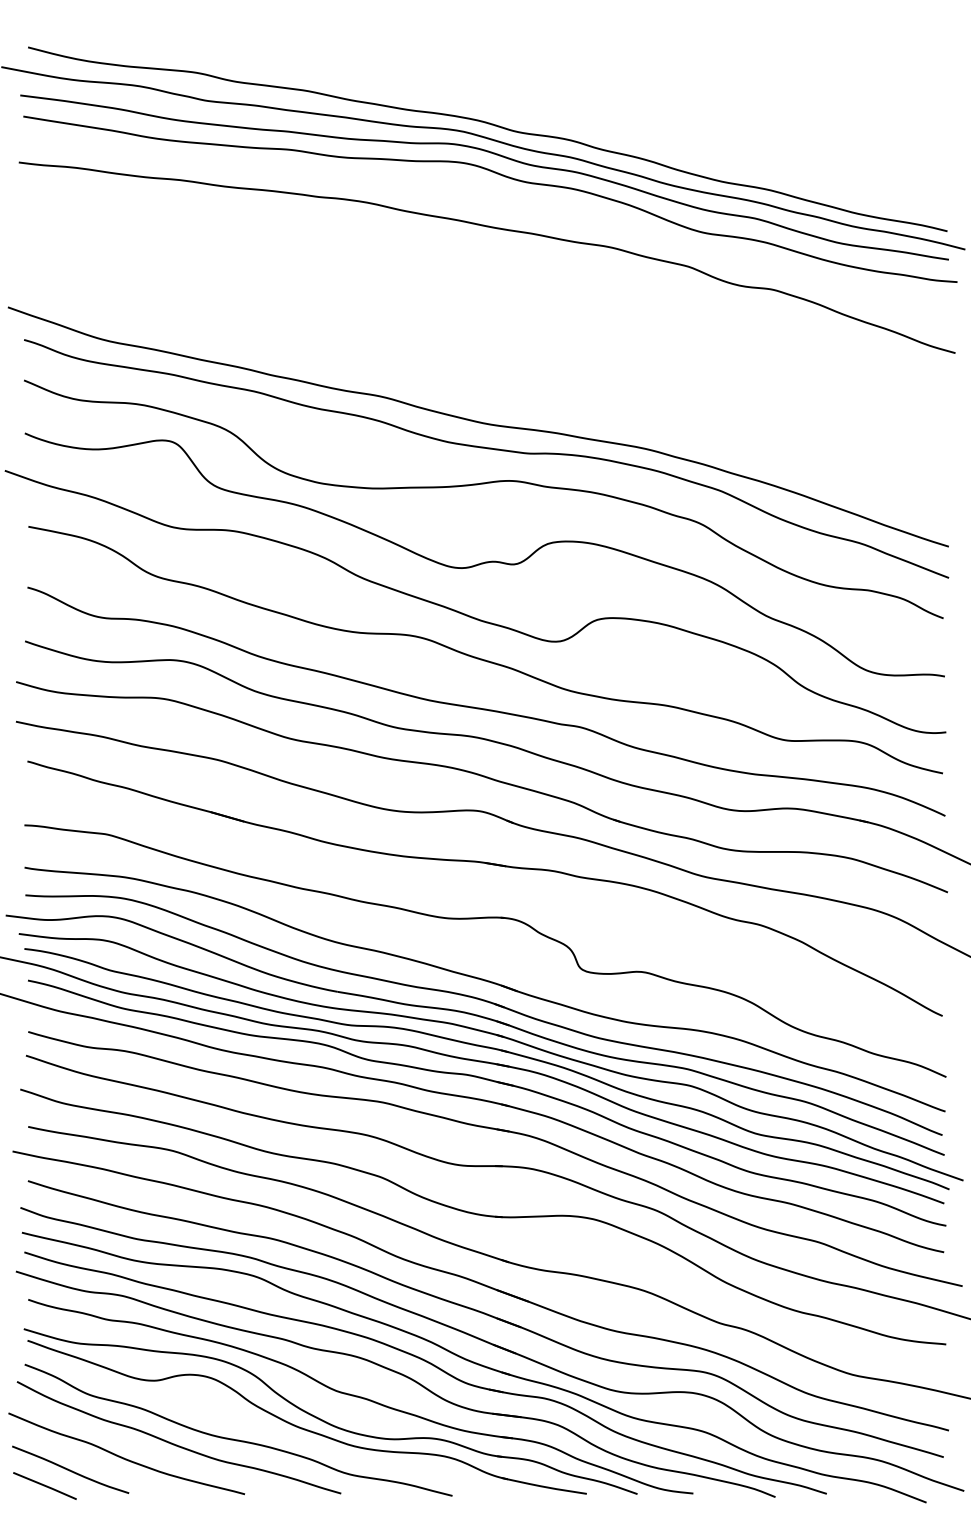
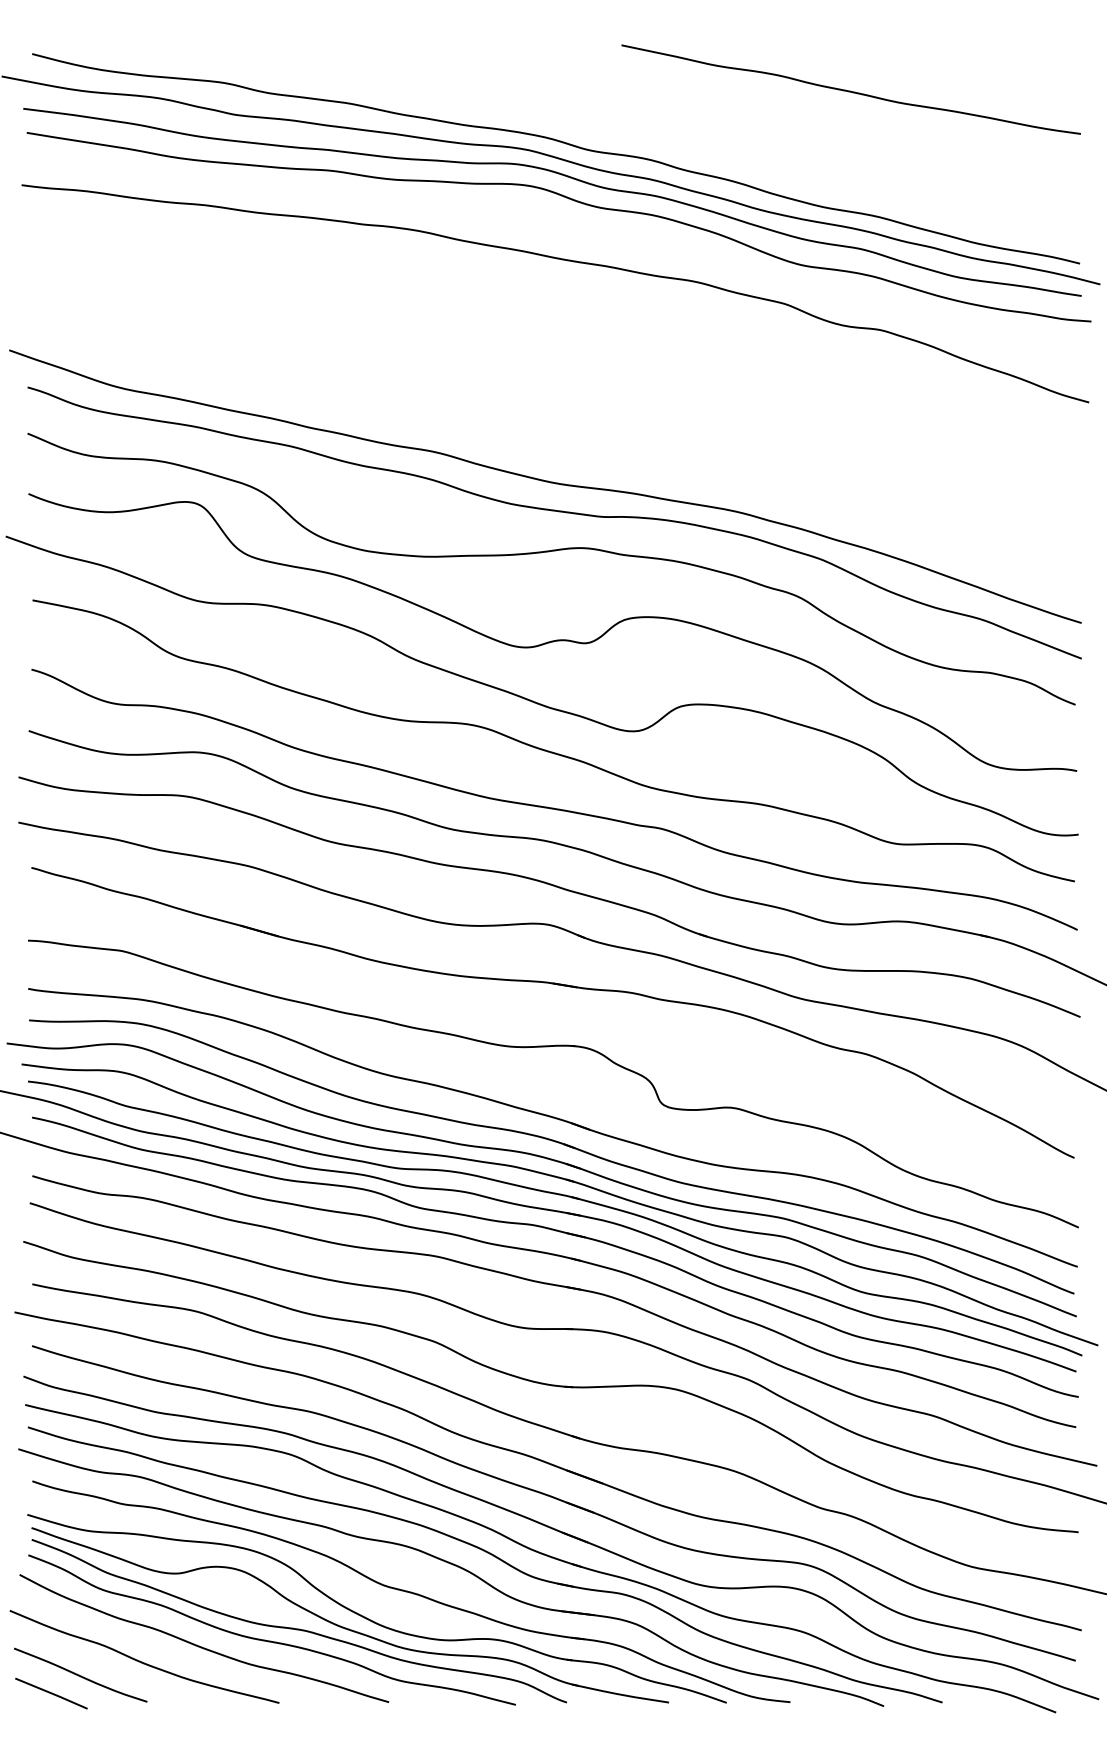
curve: (746, 79) -> (850, 90), added
curve: (261, 1428) -> (298, 1628), added

